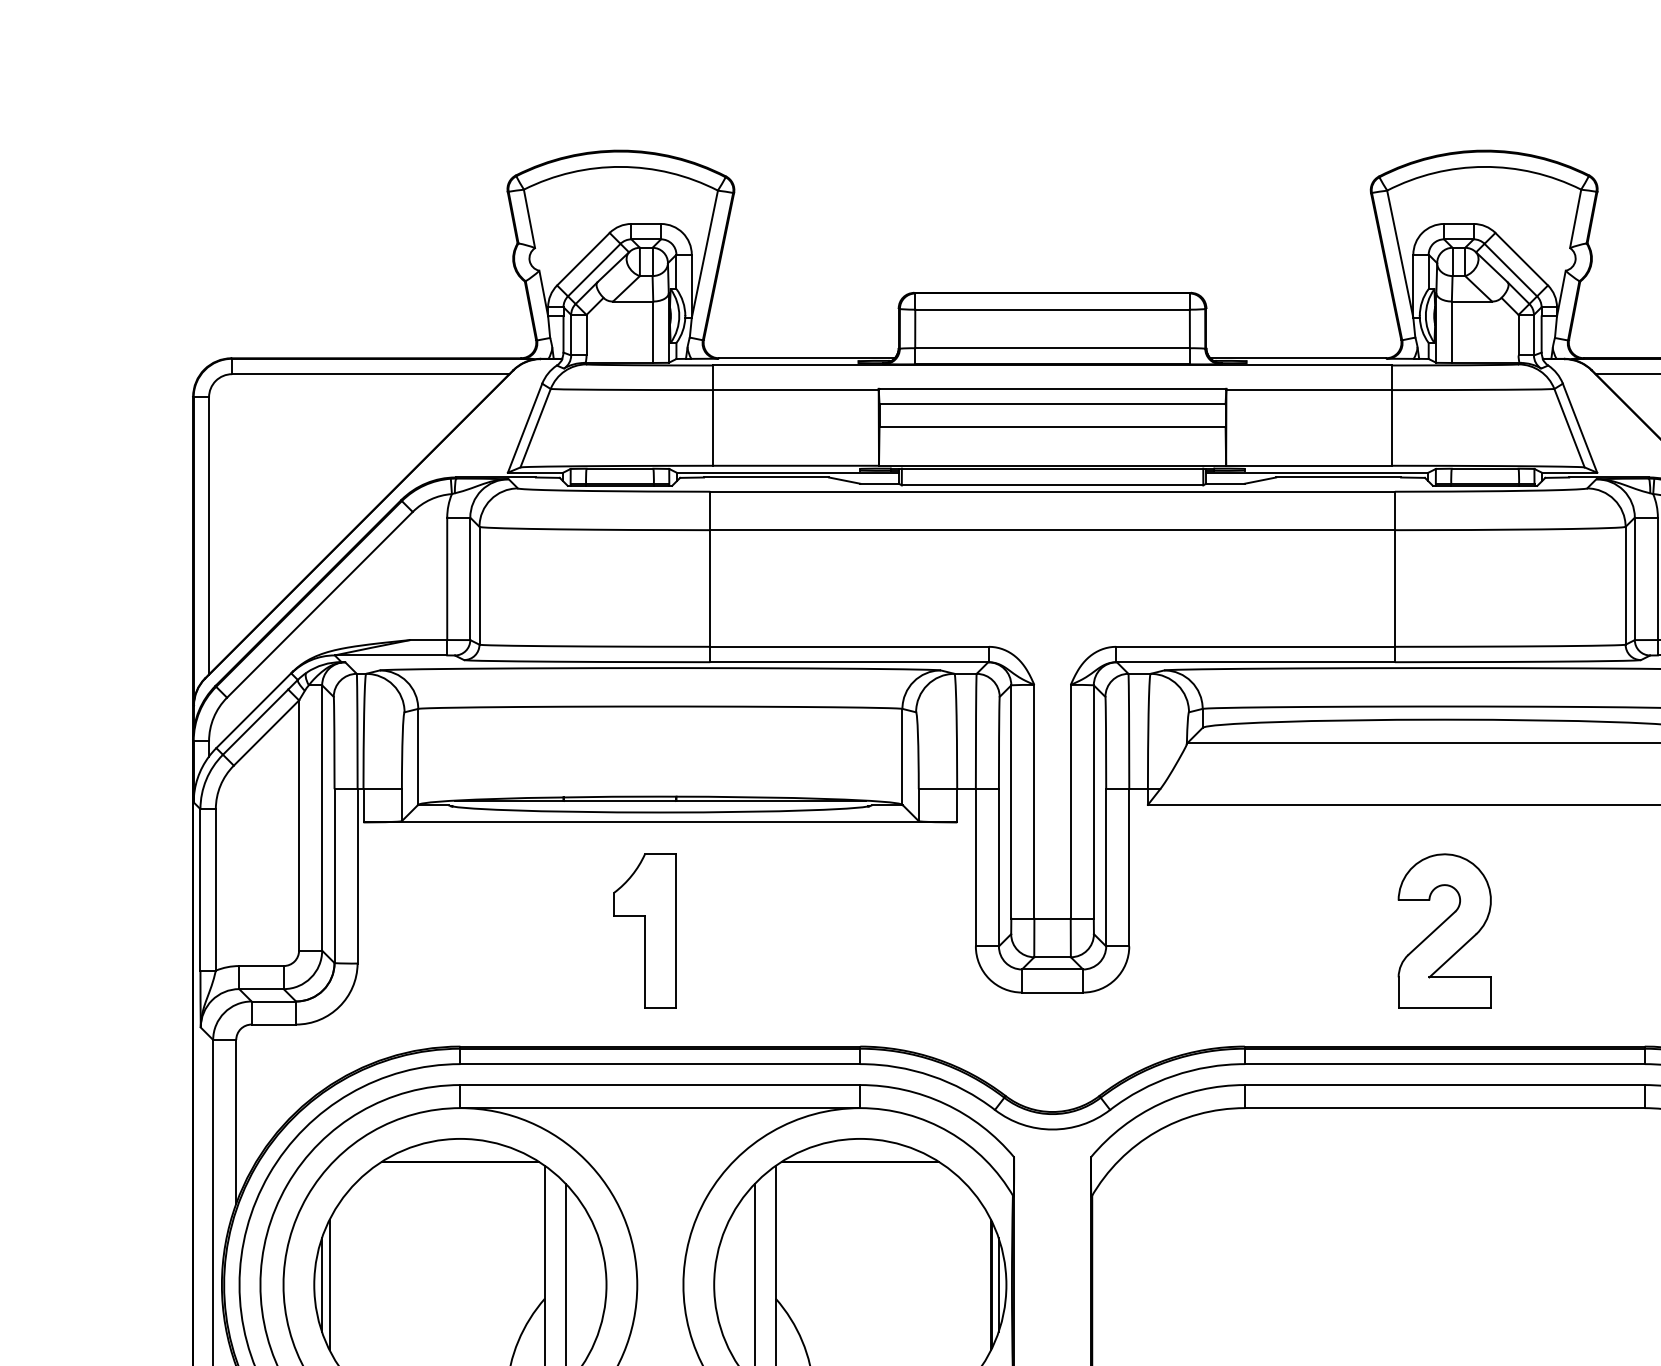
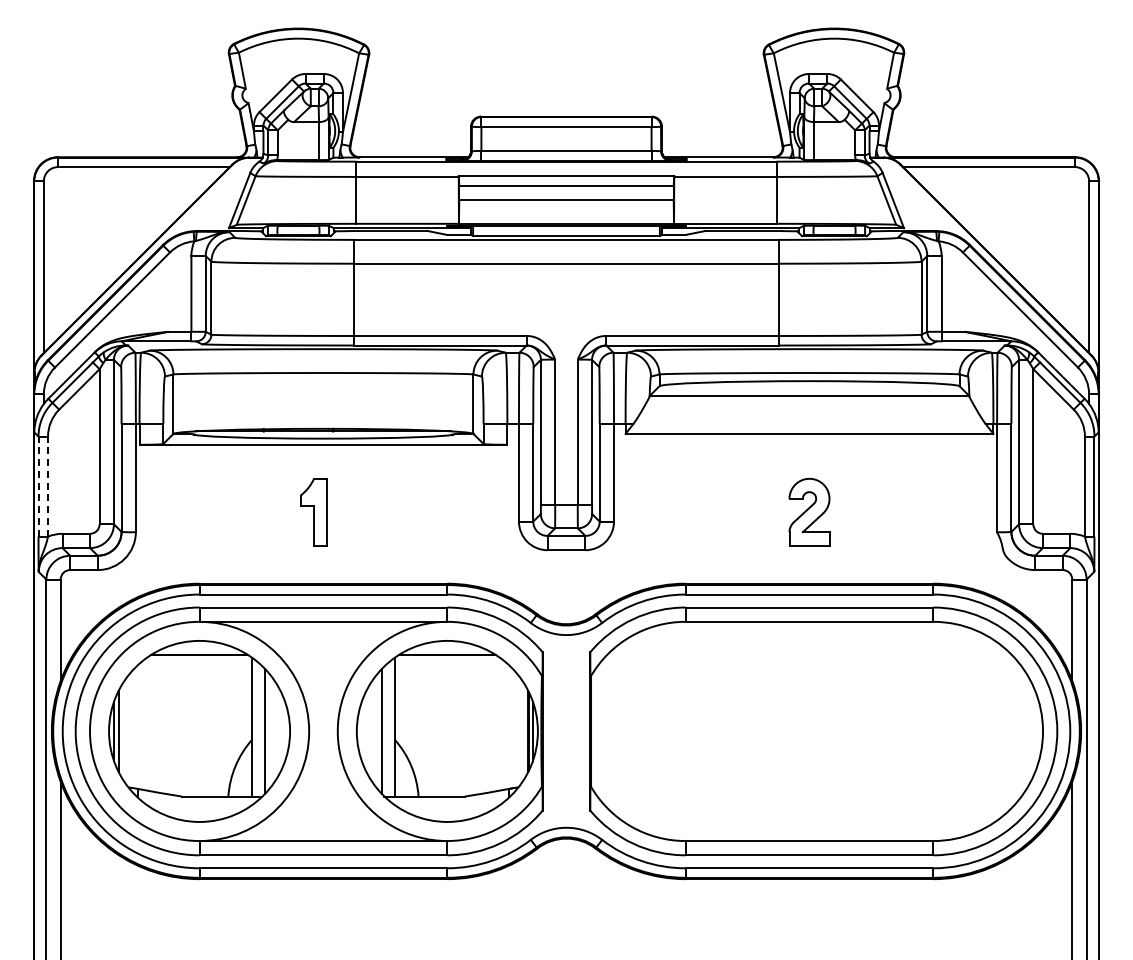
line: (200, 889) -> (38, 486), solid -> dashed
line: (216, 889) -> (48, 486), solid -> dashed
part: (1444, 930) -> (809, 511), size x0.7
part: (644, 931) -> (313, 512), size x0.7

